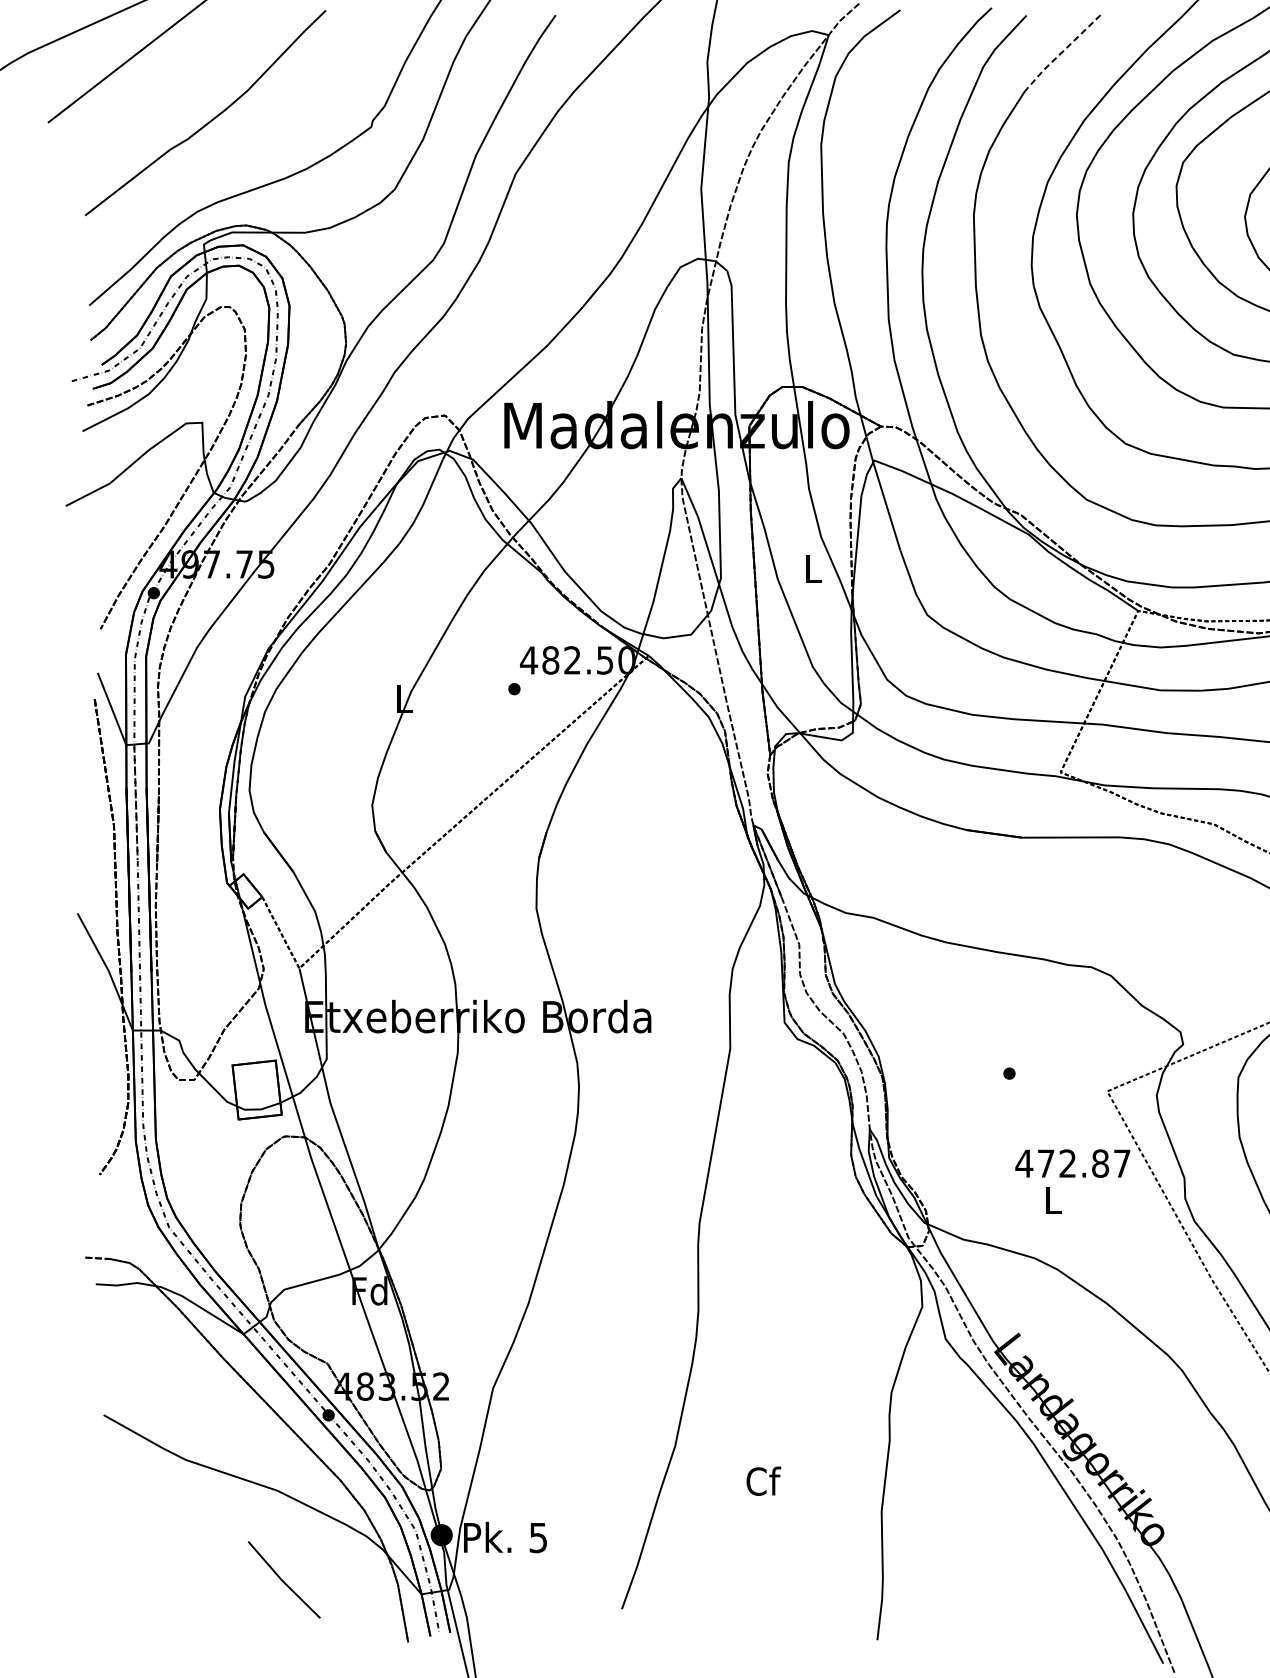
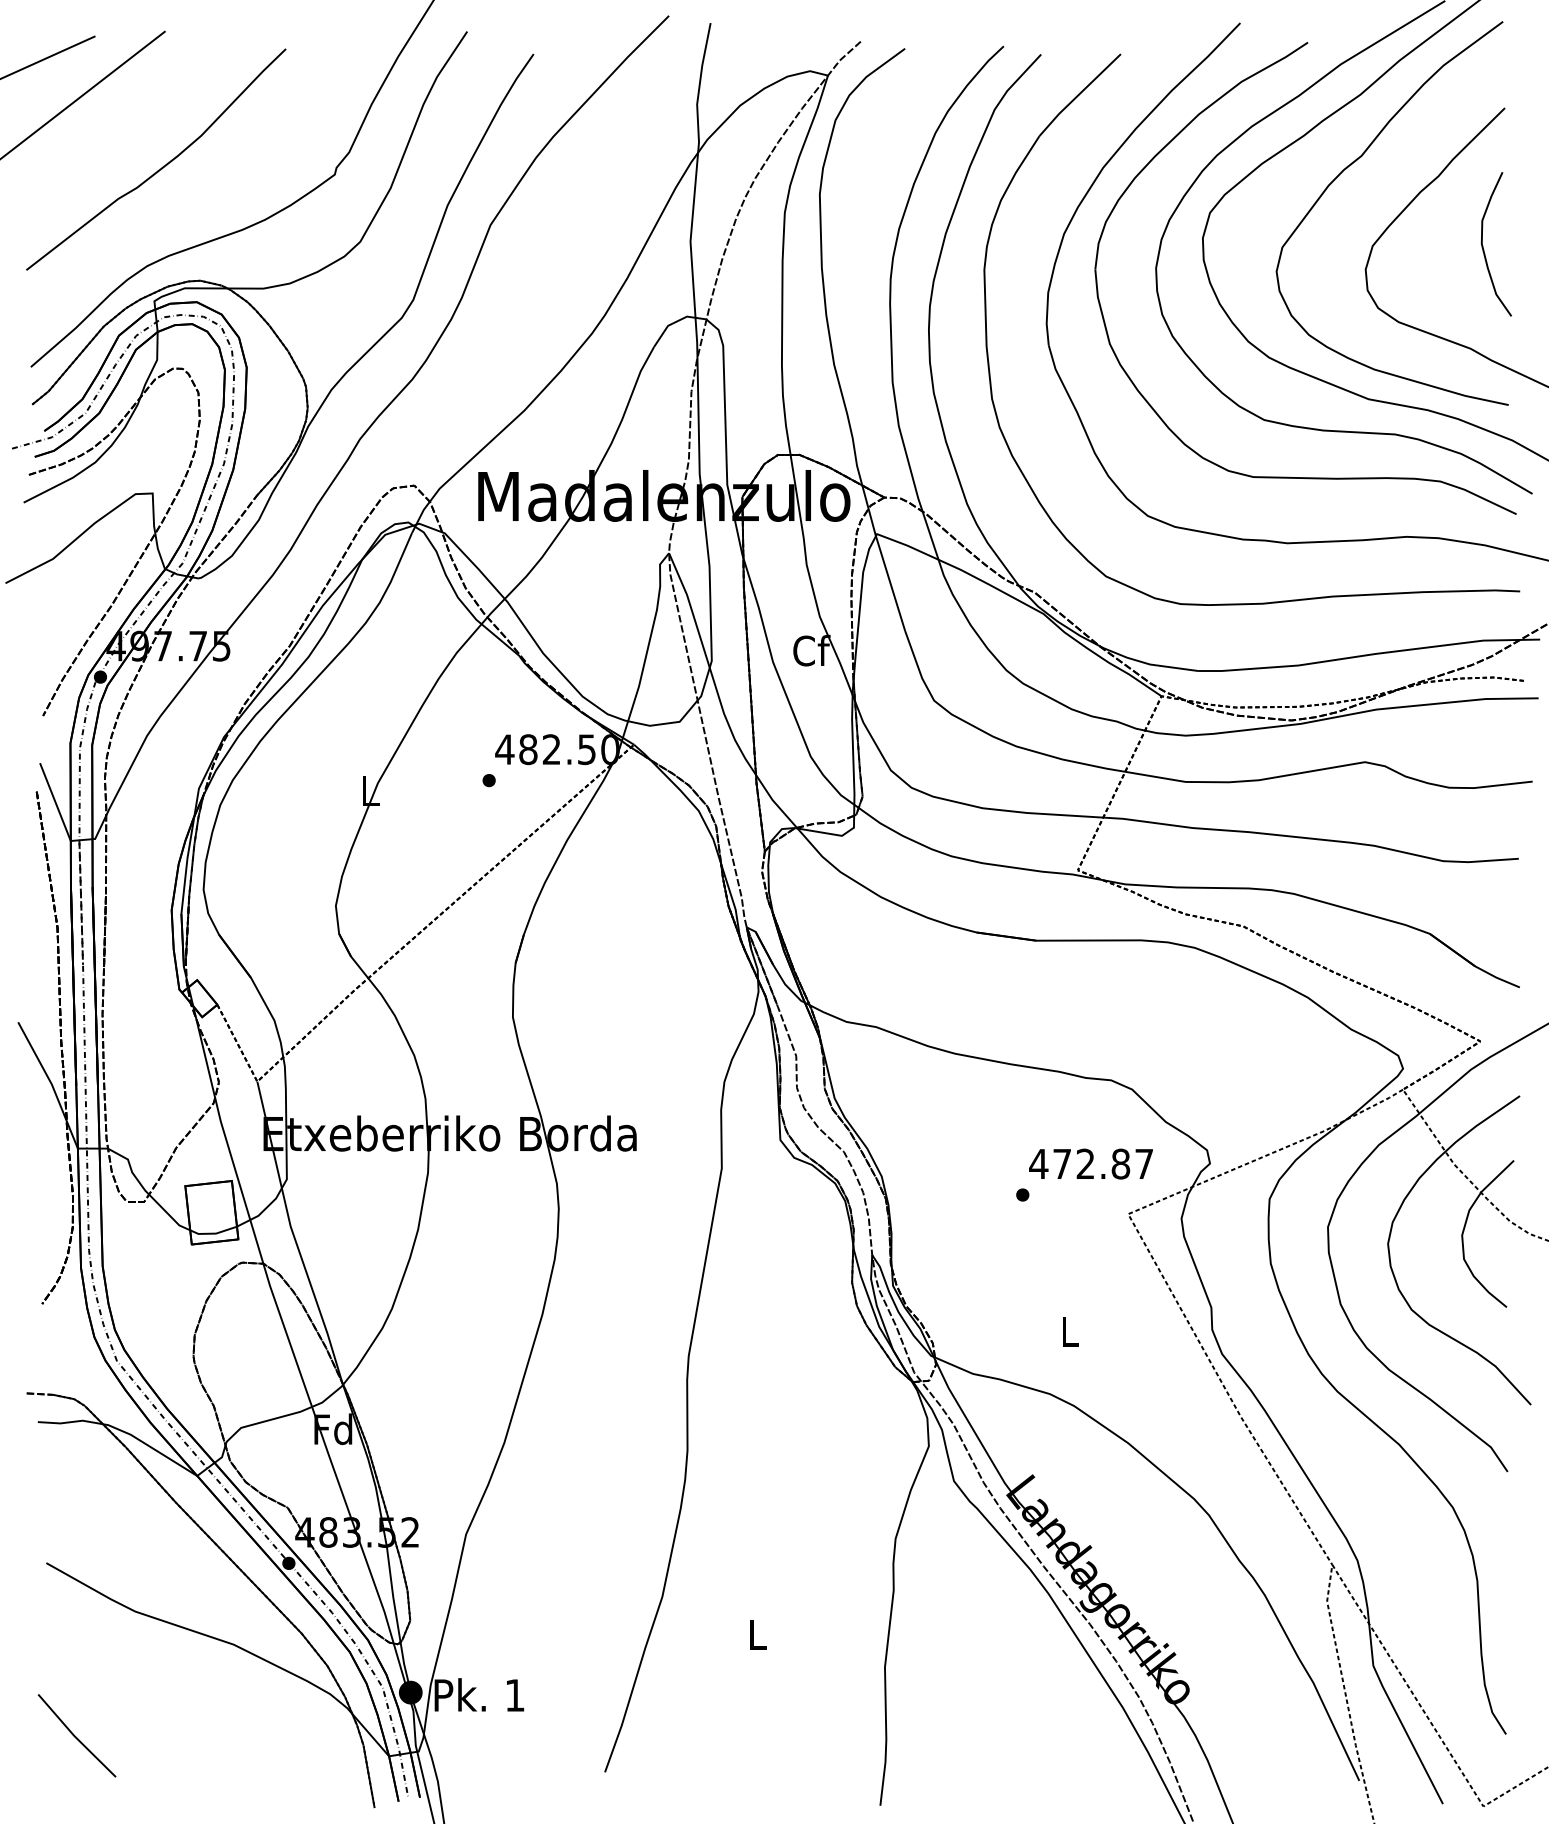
line: (1061, 53) -> (1078, 95), dashed -> solid
text: (813, 568) -> (811, 650), L -> Cf
text: (1072, 1163) -> (1090, 1163), moved
text: (763, 1481) -> (757, 1634), Cf -> L
text: (537, 1537) -> (514, 1695), 5 -> 1
line: (282, 1579) -> (75, 1735), moved

